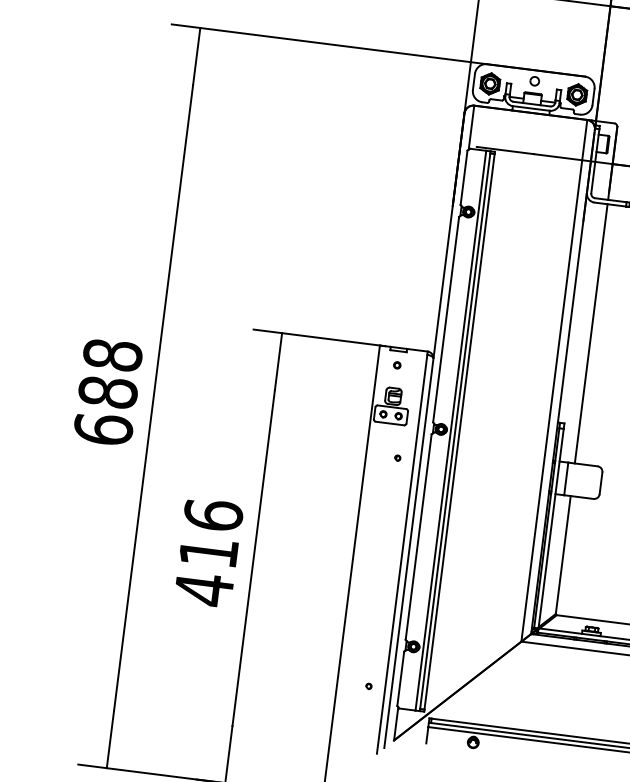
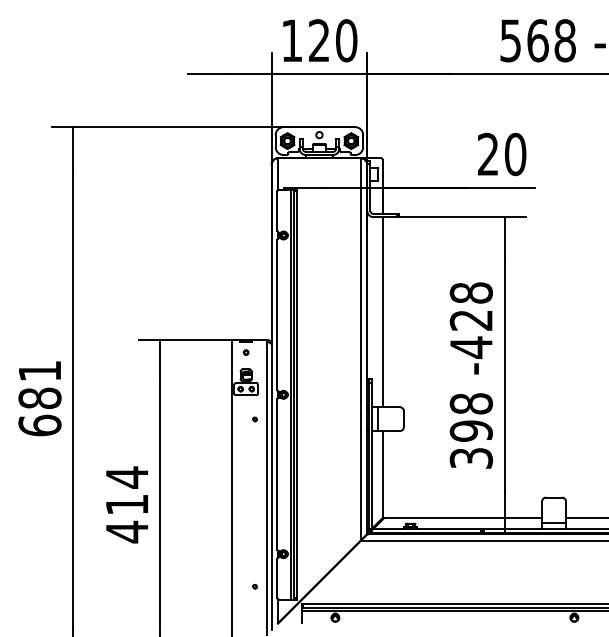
text: (112, 354) -> (39, 370), 688 -> 681
text: (212, 515) -> (126, 477), 416 -> 414

